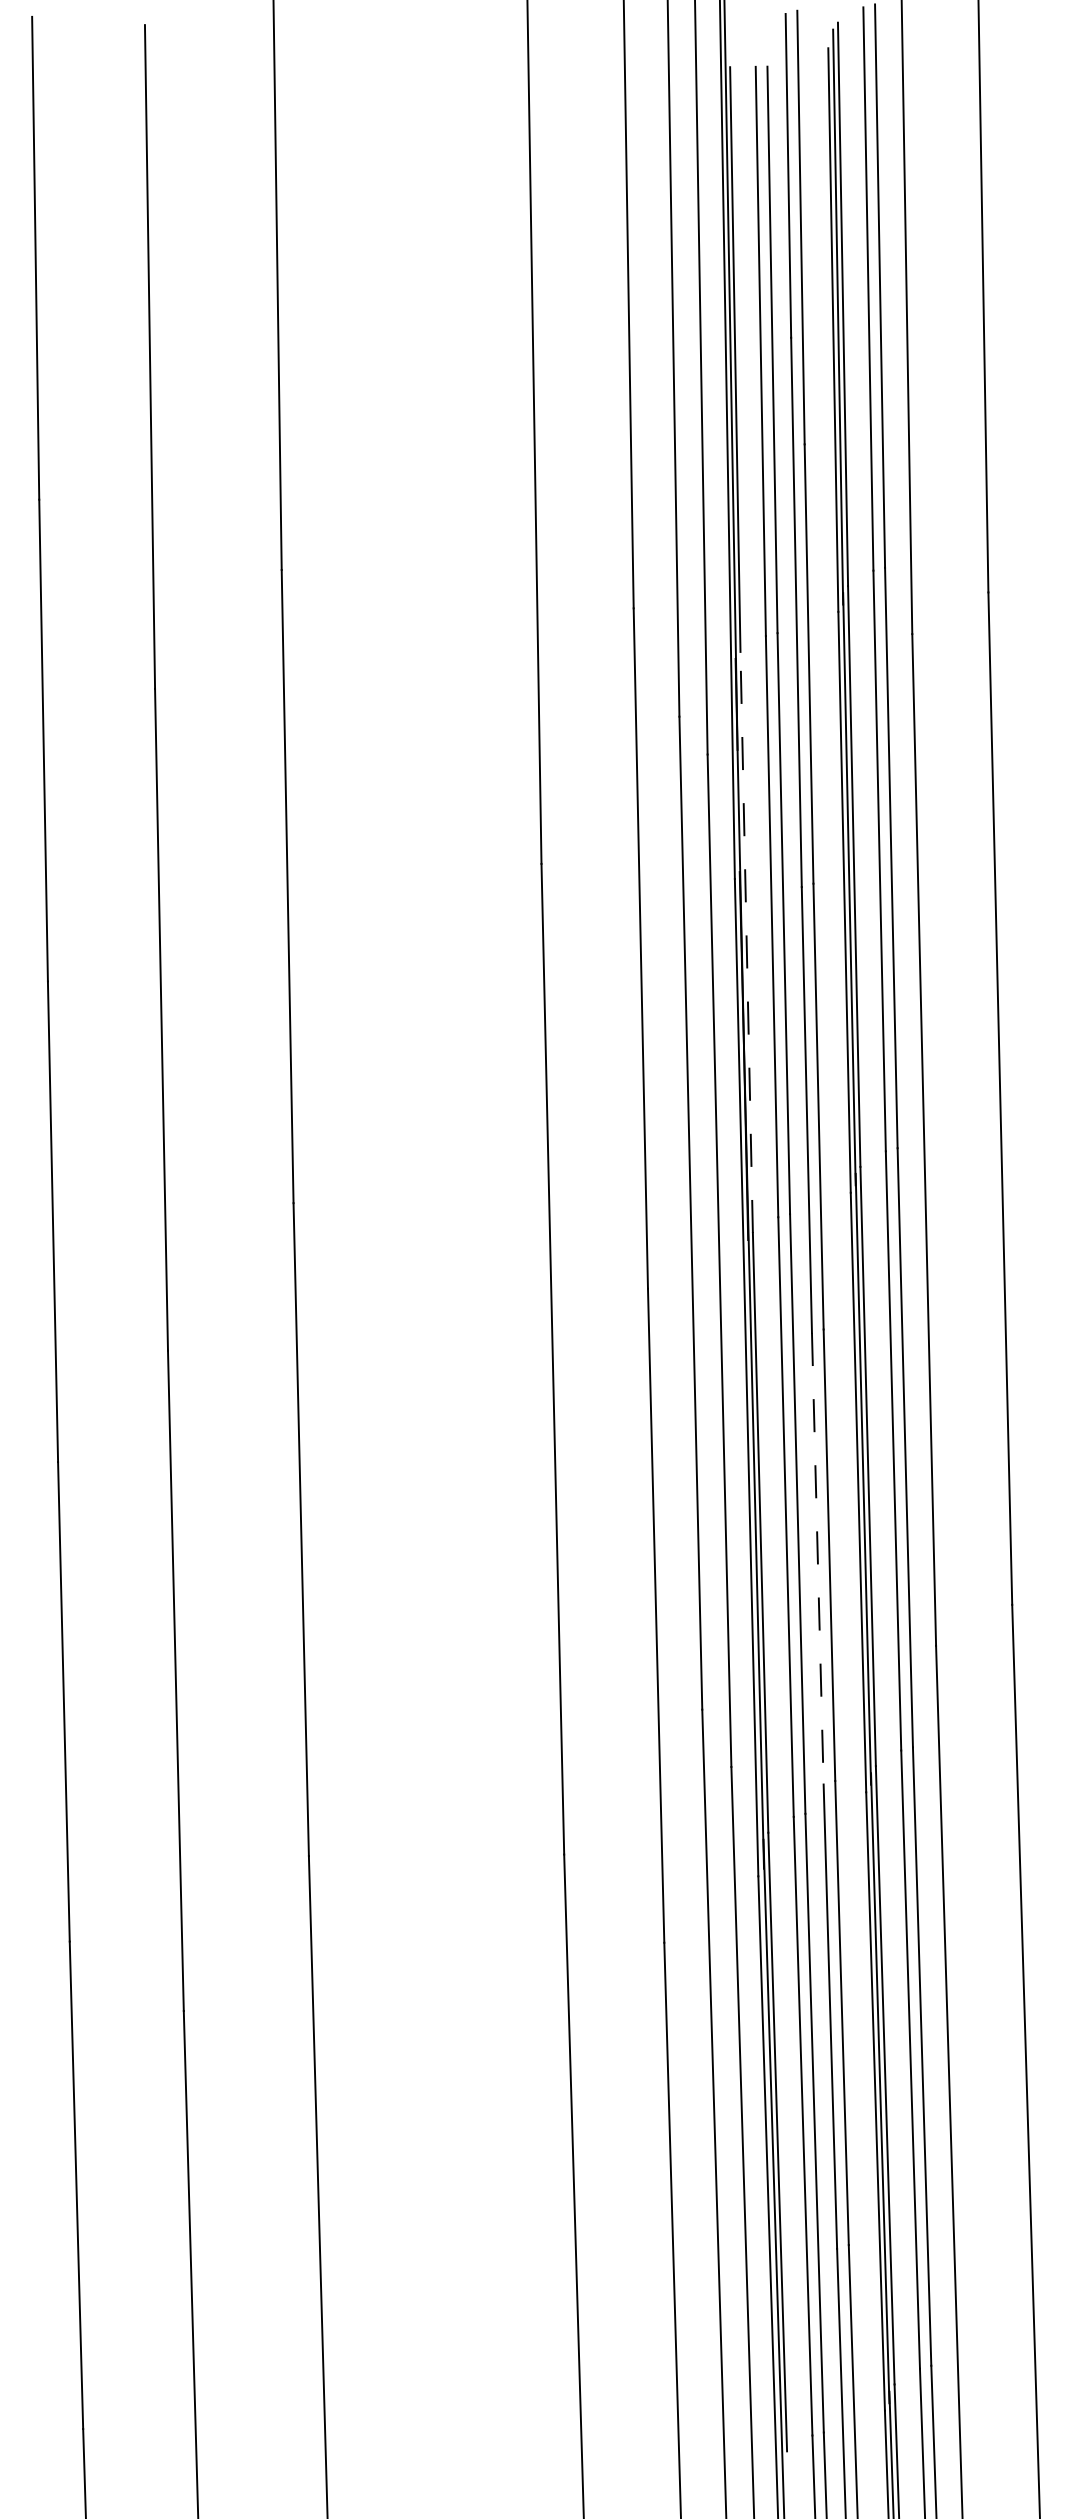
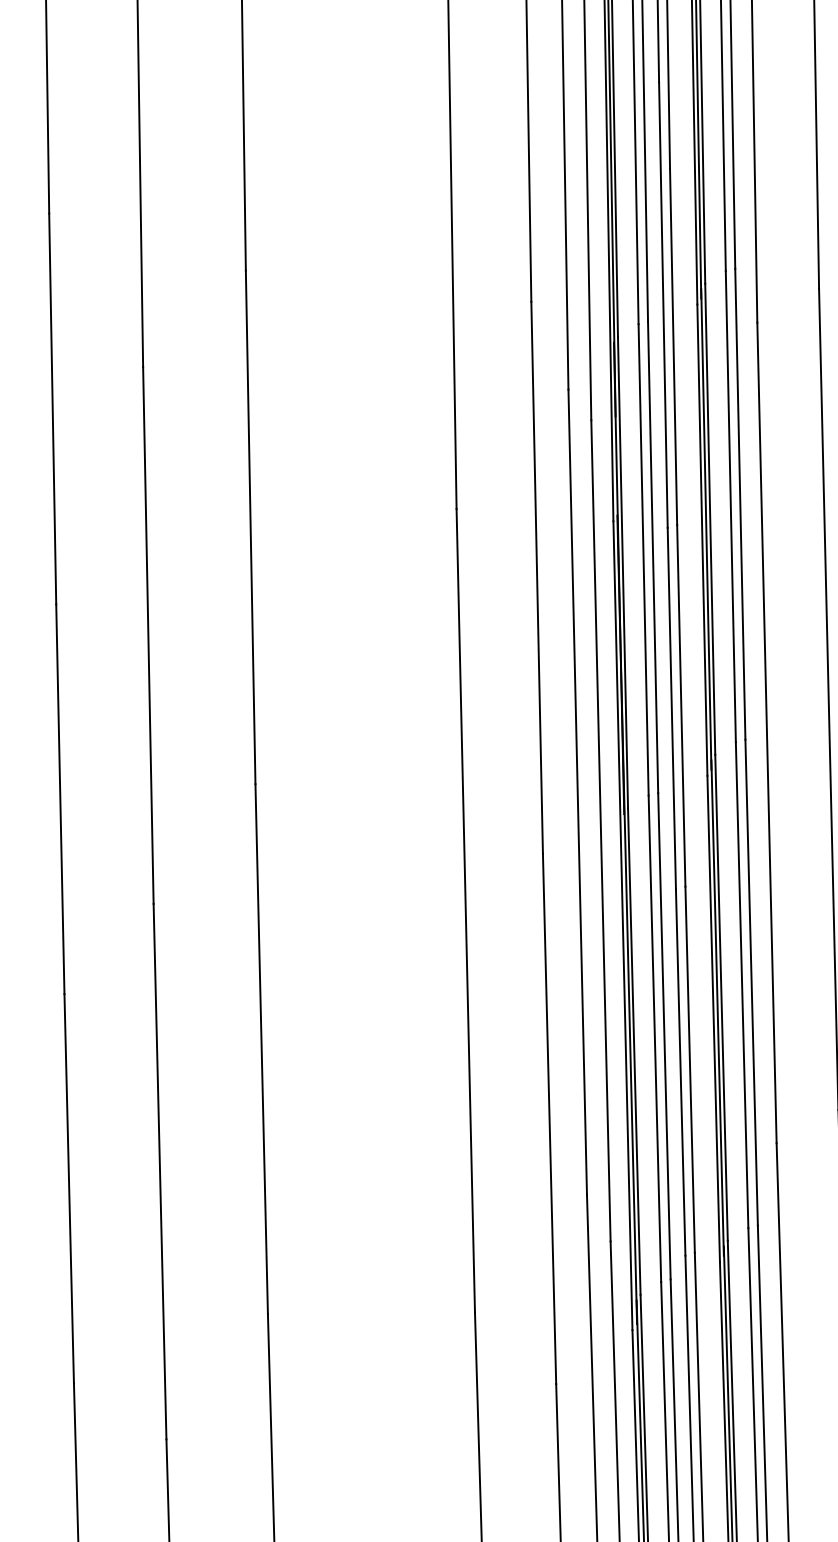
line: (746, 942) -> (622, 572), dashed -> solid
line: (817, 1558) -> (680, 1072), dashed -> solid

